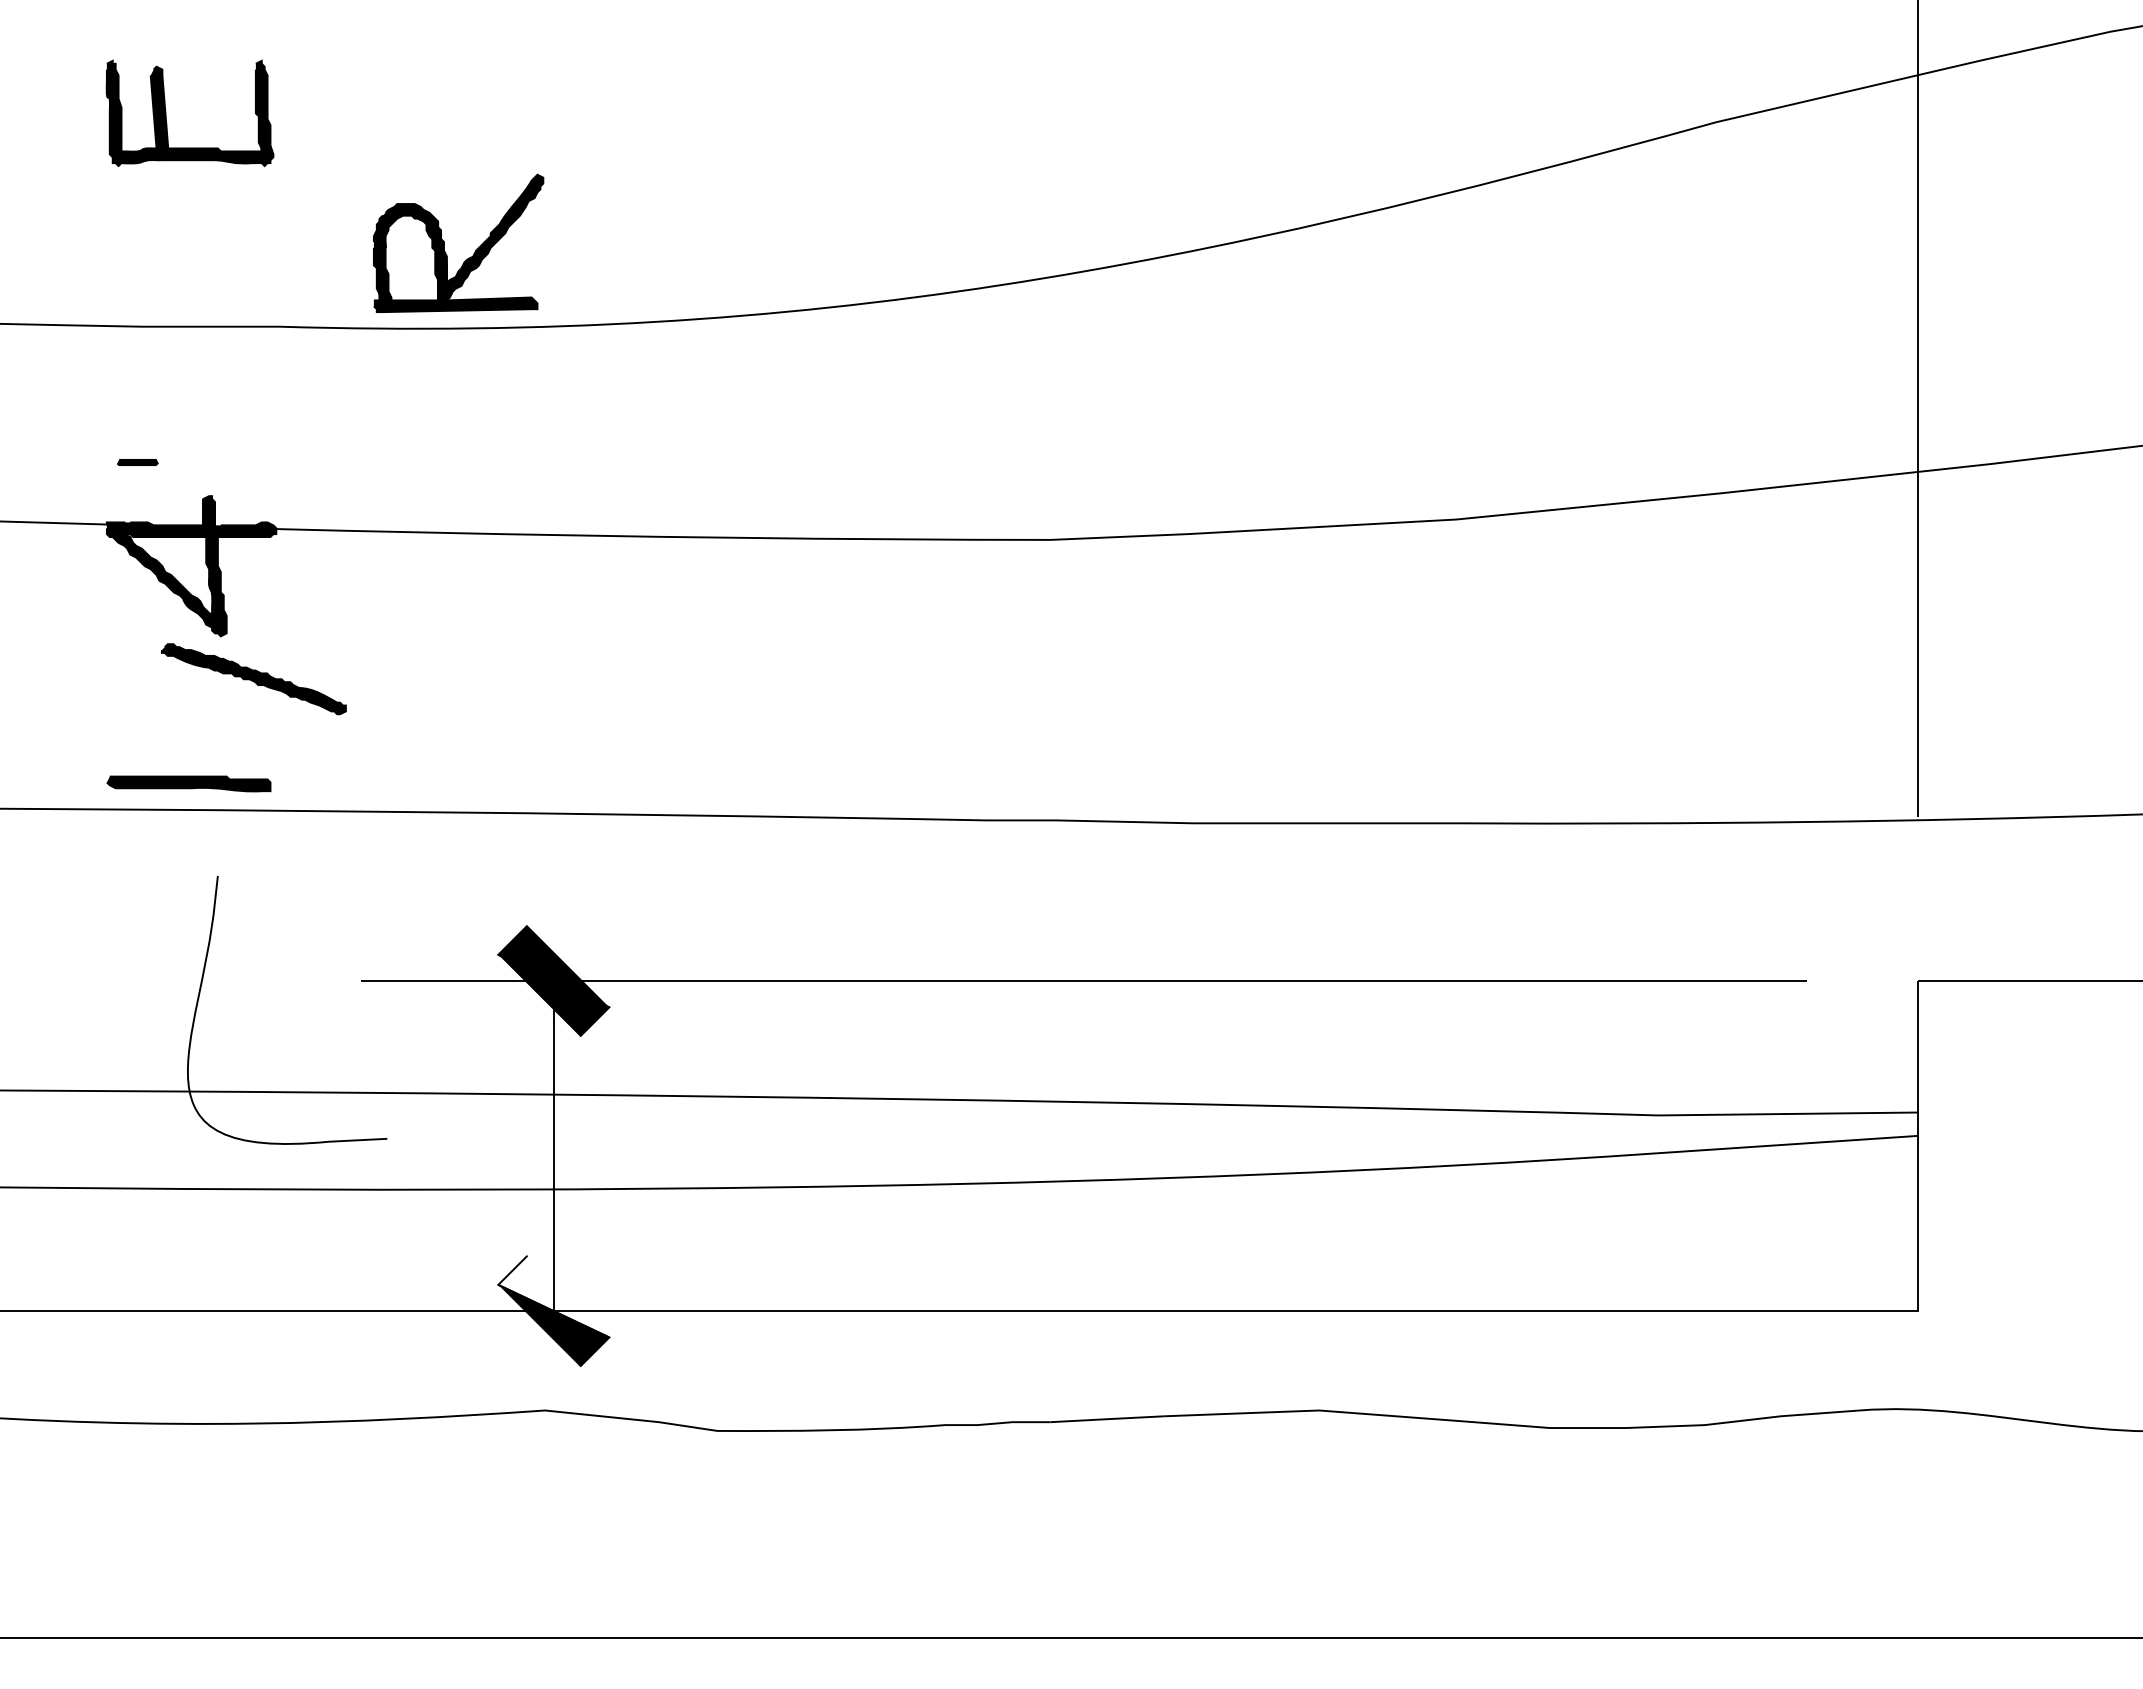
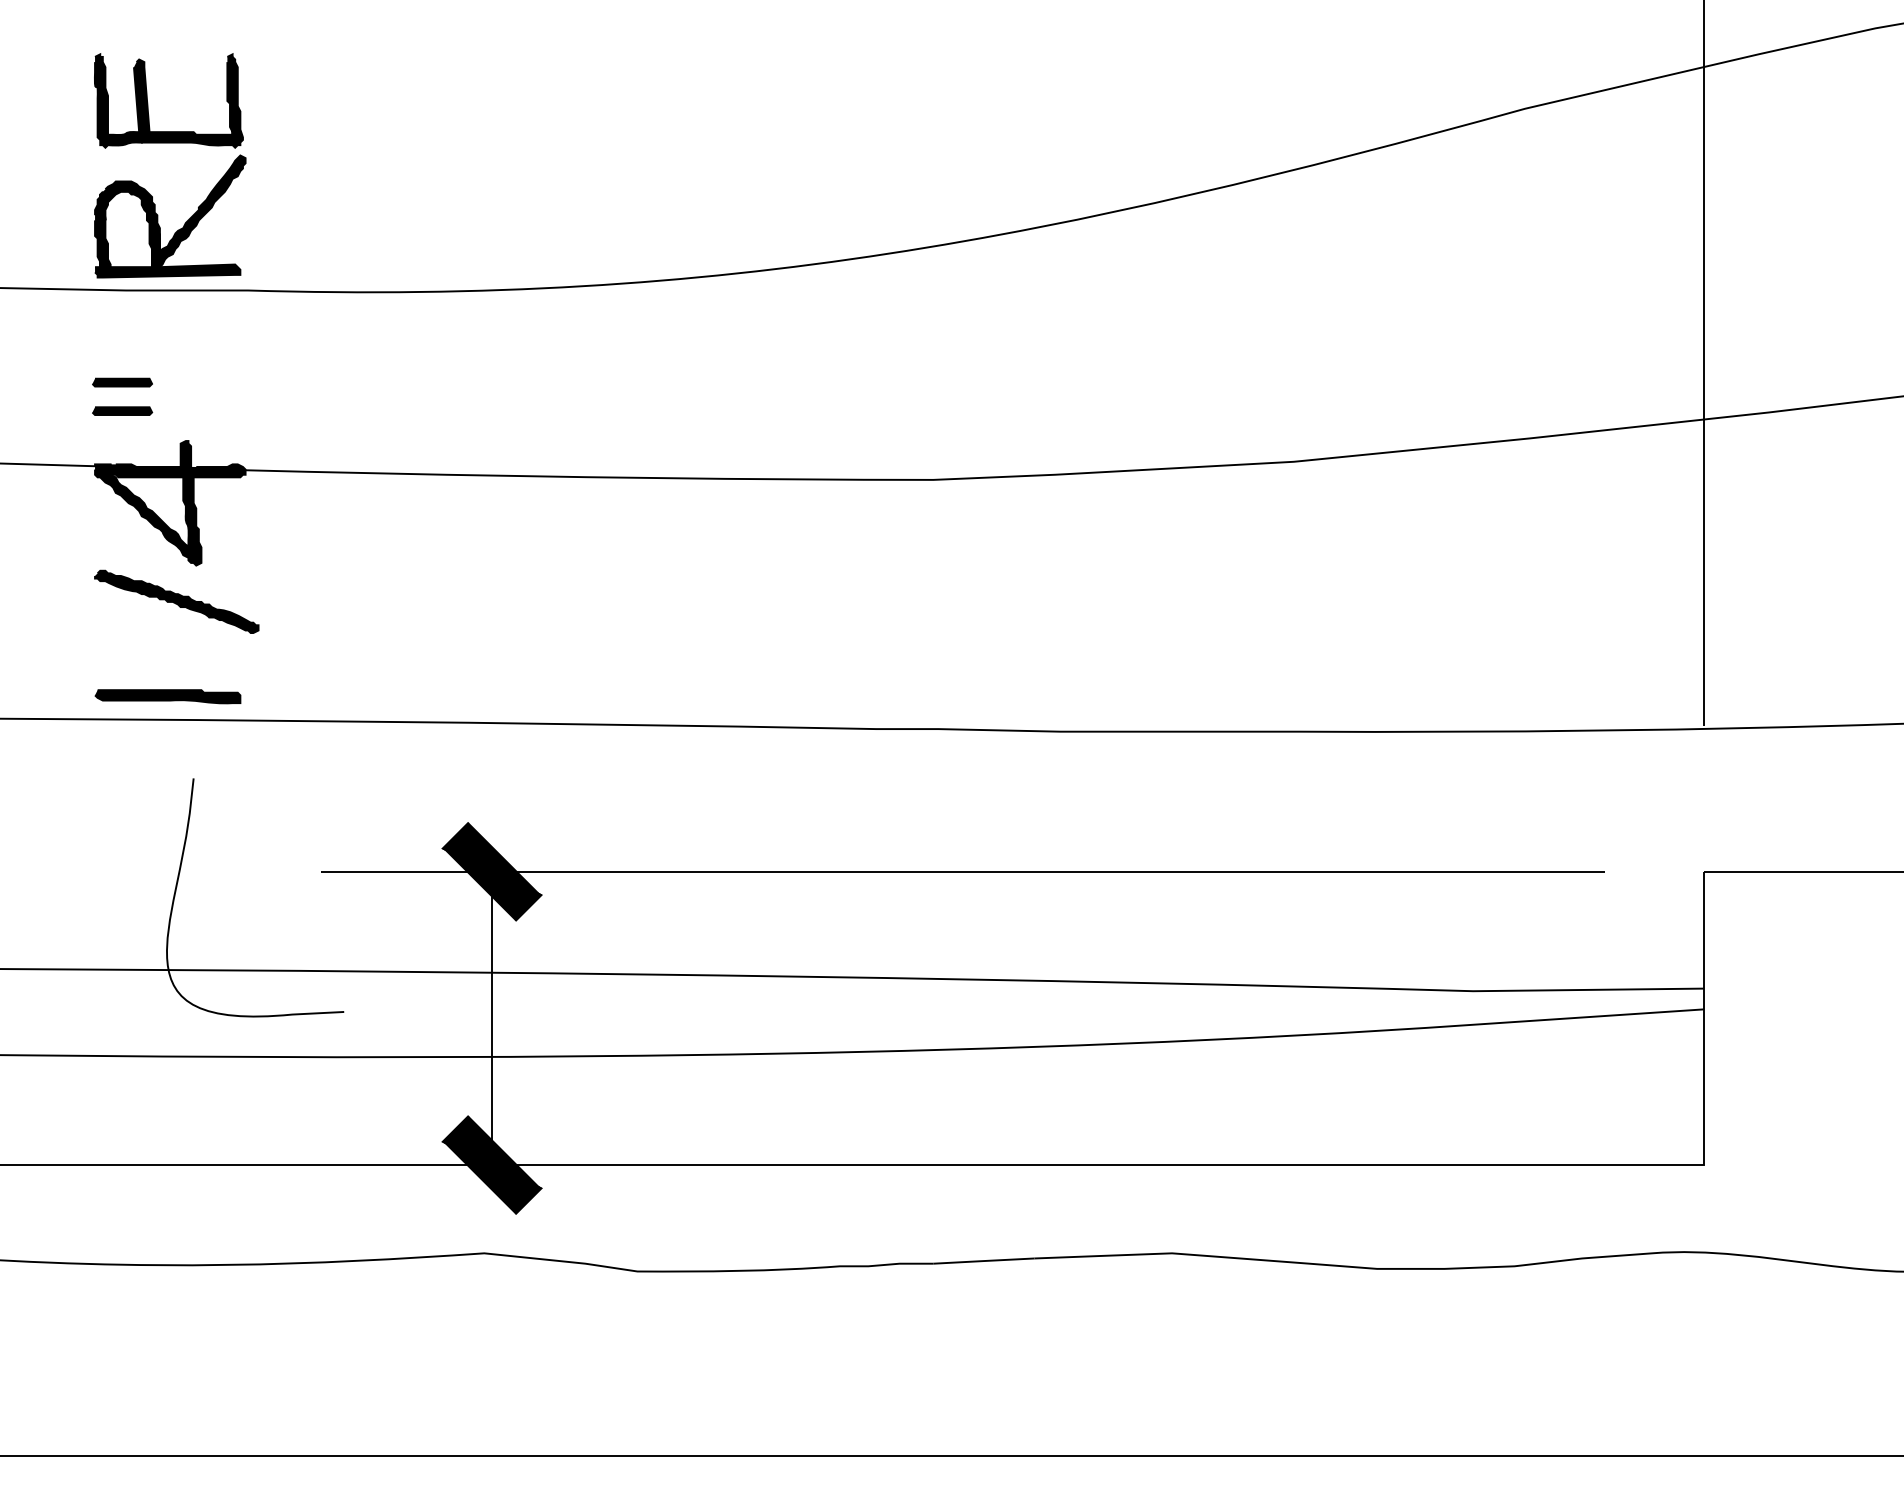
part: (444, 242) -> (157, 215), moved
part: (137, 430) -> (122, 382), added
part: (137, 462) -> (122, 411), size x1.67
part: (253, 679) -> (176, 602), moved
fill: (553, 1296) -> (491, 1152), added

